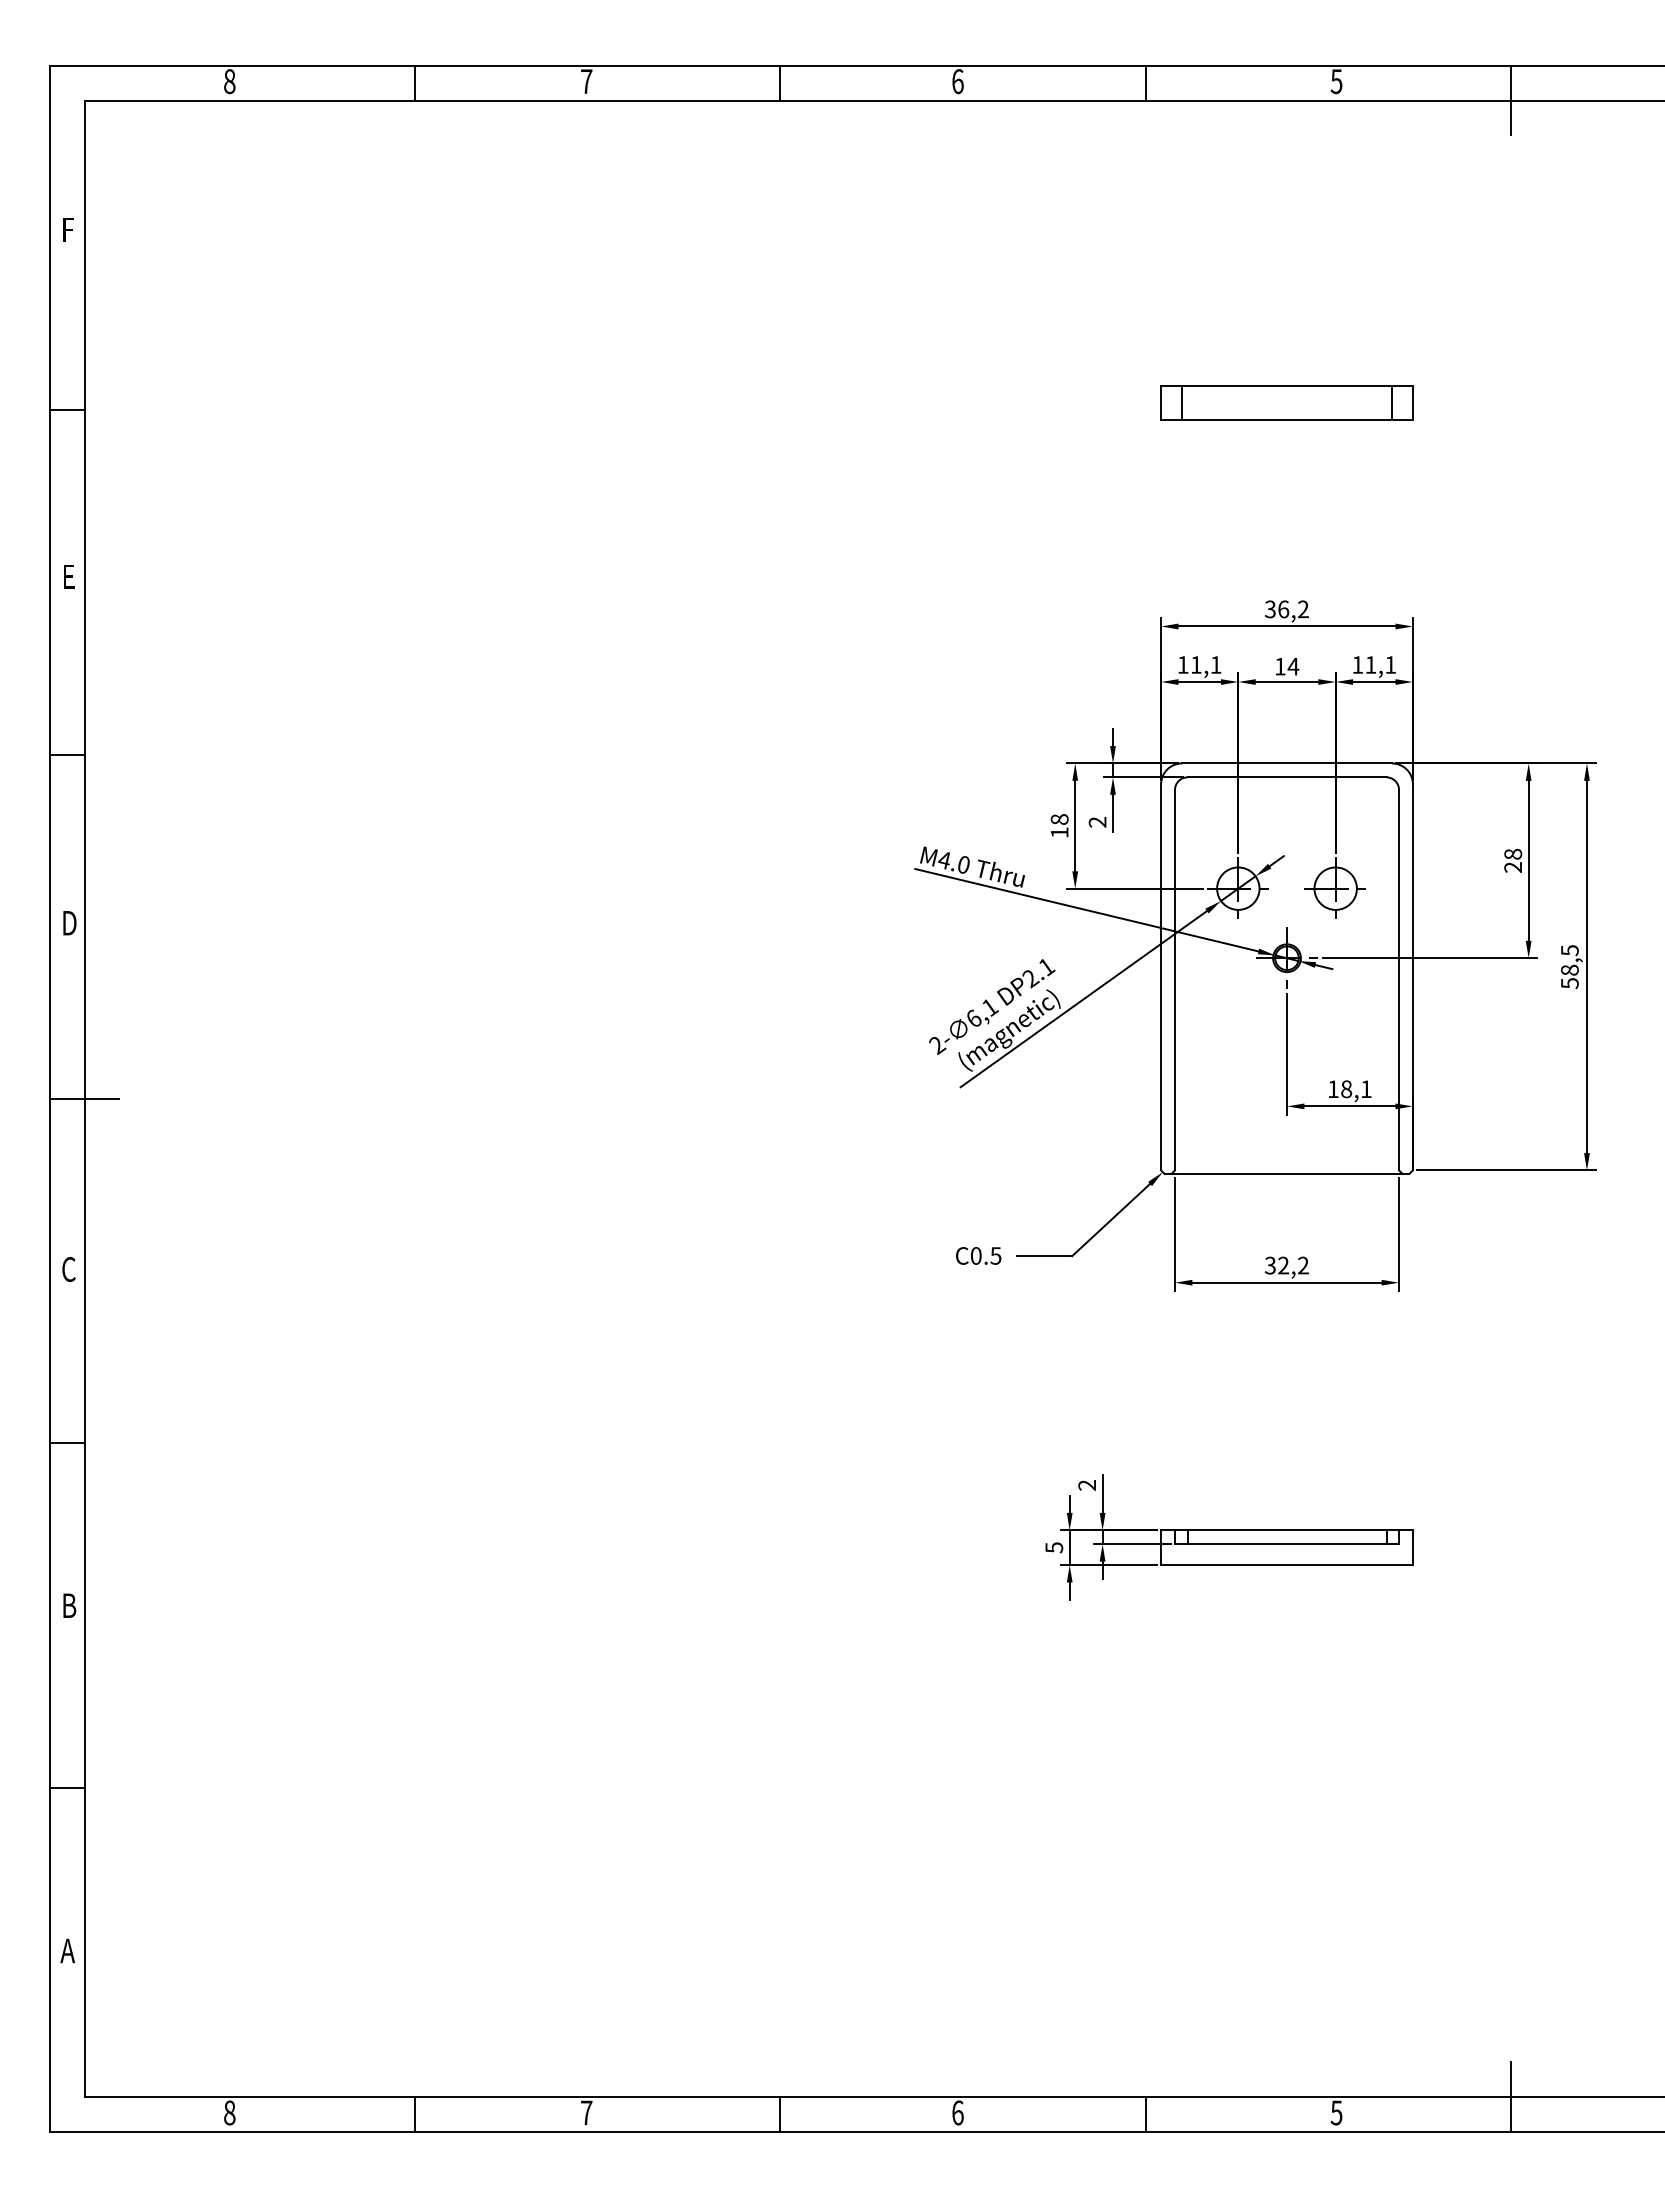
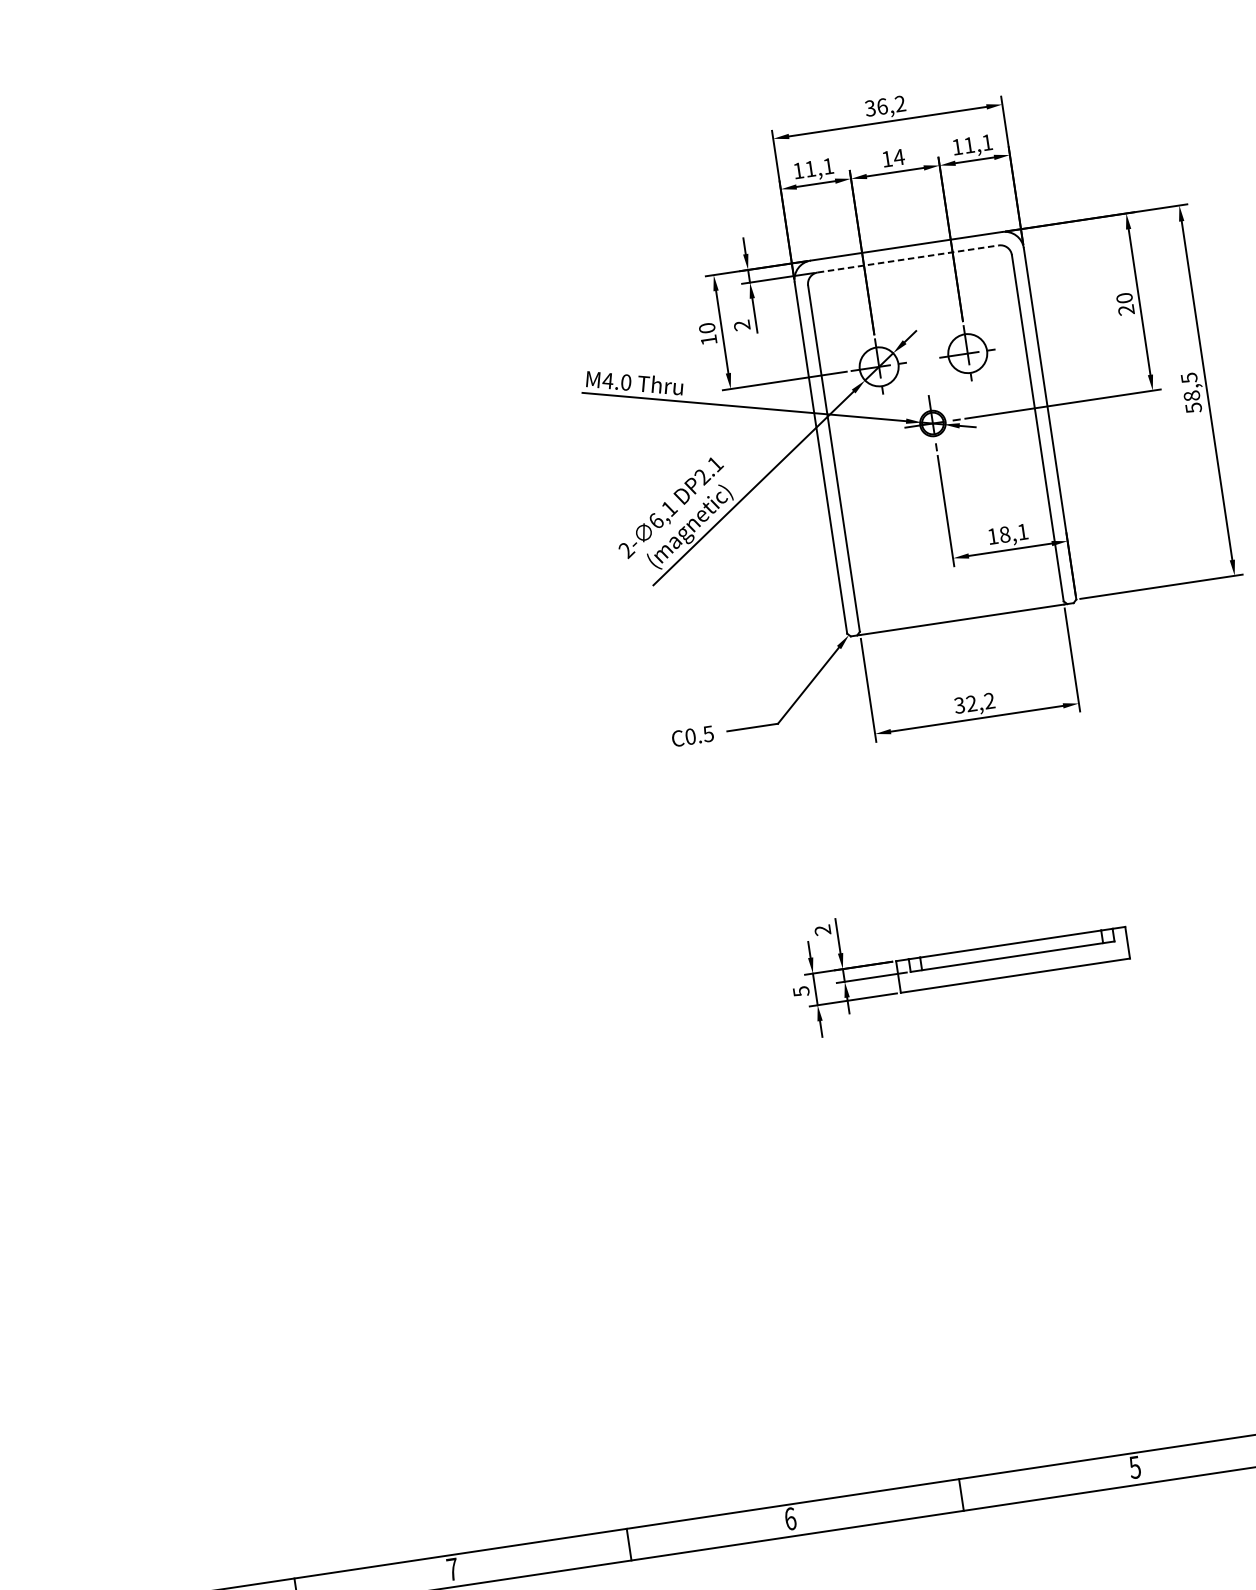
line: (1287, 777) -> (908, 259), solid -> dashed
text: (1059, 819) -> (707, 328), 18 -> 10
text: (1513, 853) -> (1124, 297), 28 -> 20

